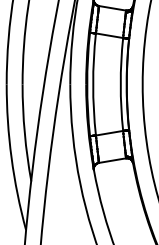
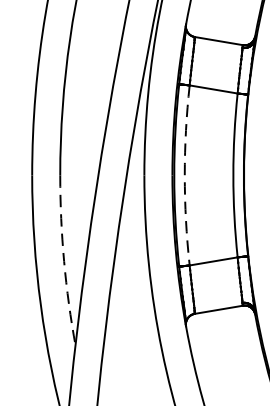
arc: (93, 84) -> (185, 175), solid -> dashed
arc: (24, 133) -> (63, 261), solid -> dashed

